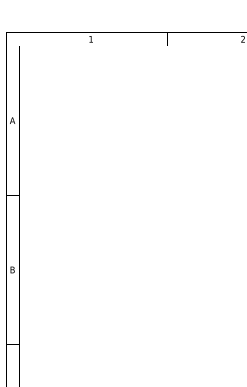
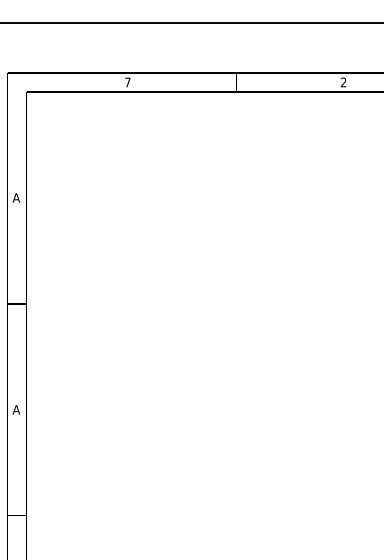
text: (90, 39) -> (127, 82), 1 -> 7
text: (12, 269) -> (16, 409), B -> A

